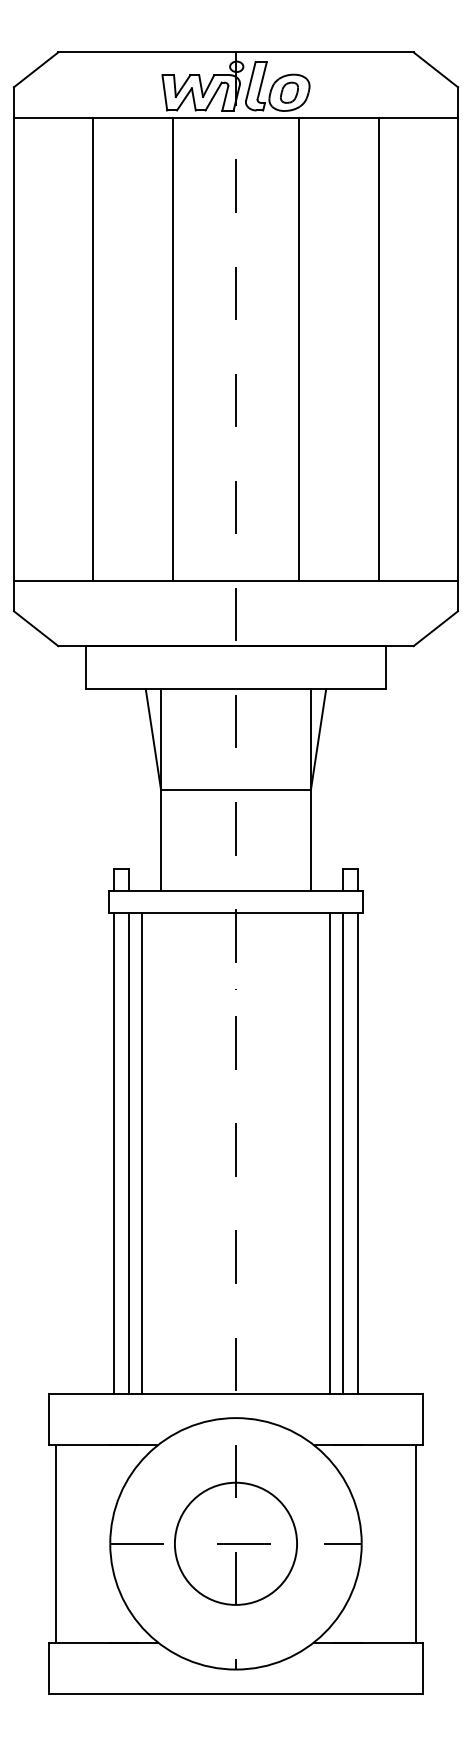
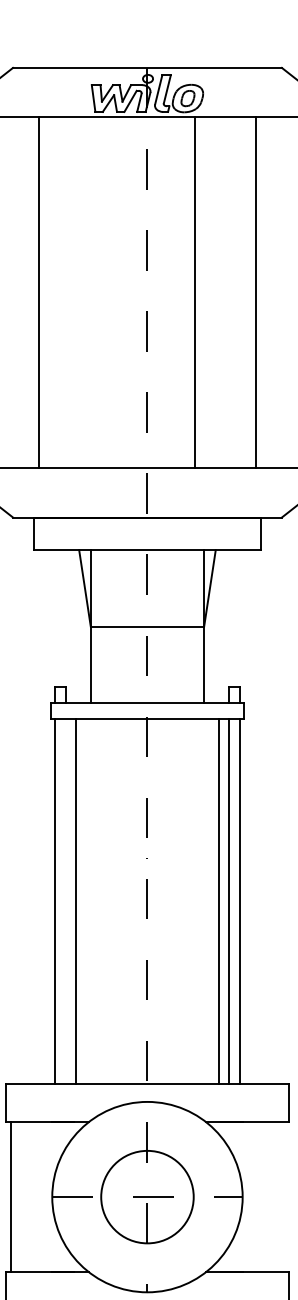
line: (172, 349) -> (99, 292), removed
line: (128, 1153) -> (66, 901), removed
line: (415, 1543) -> (283, 1196), removed

